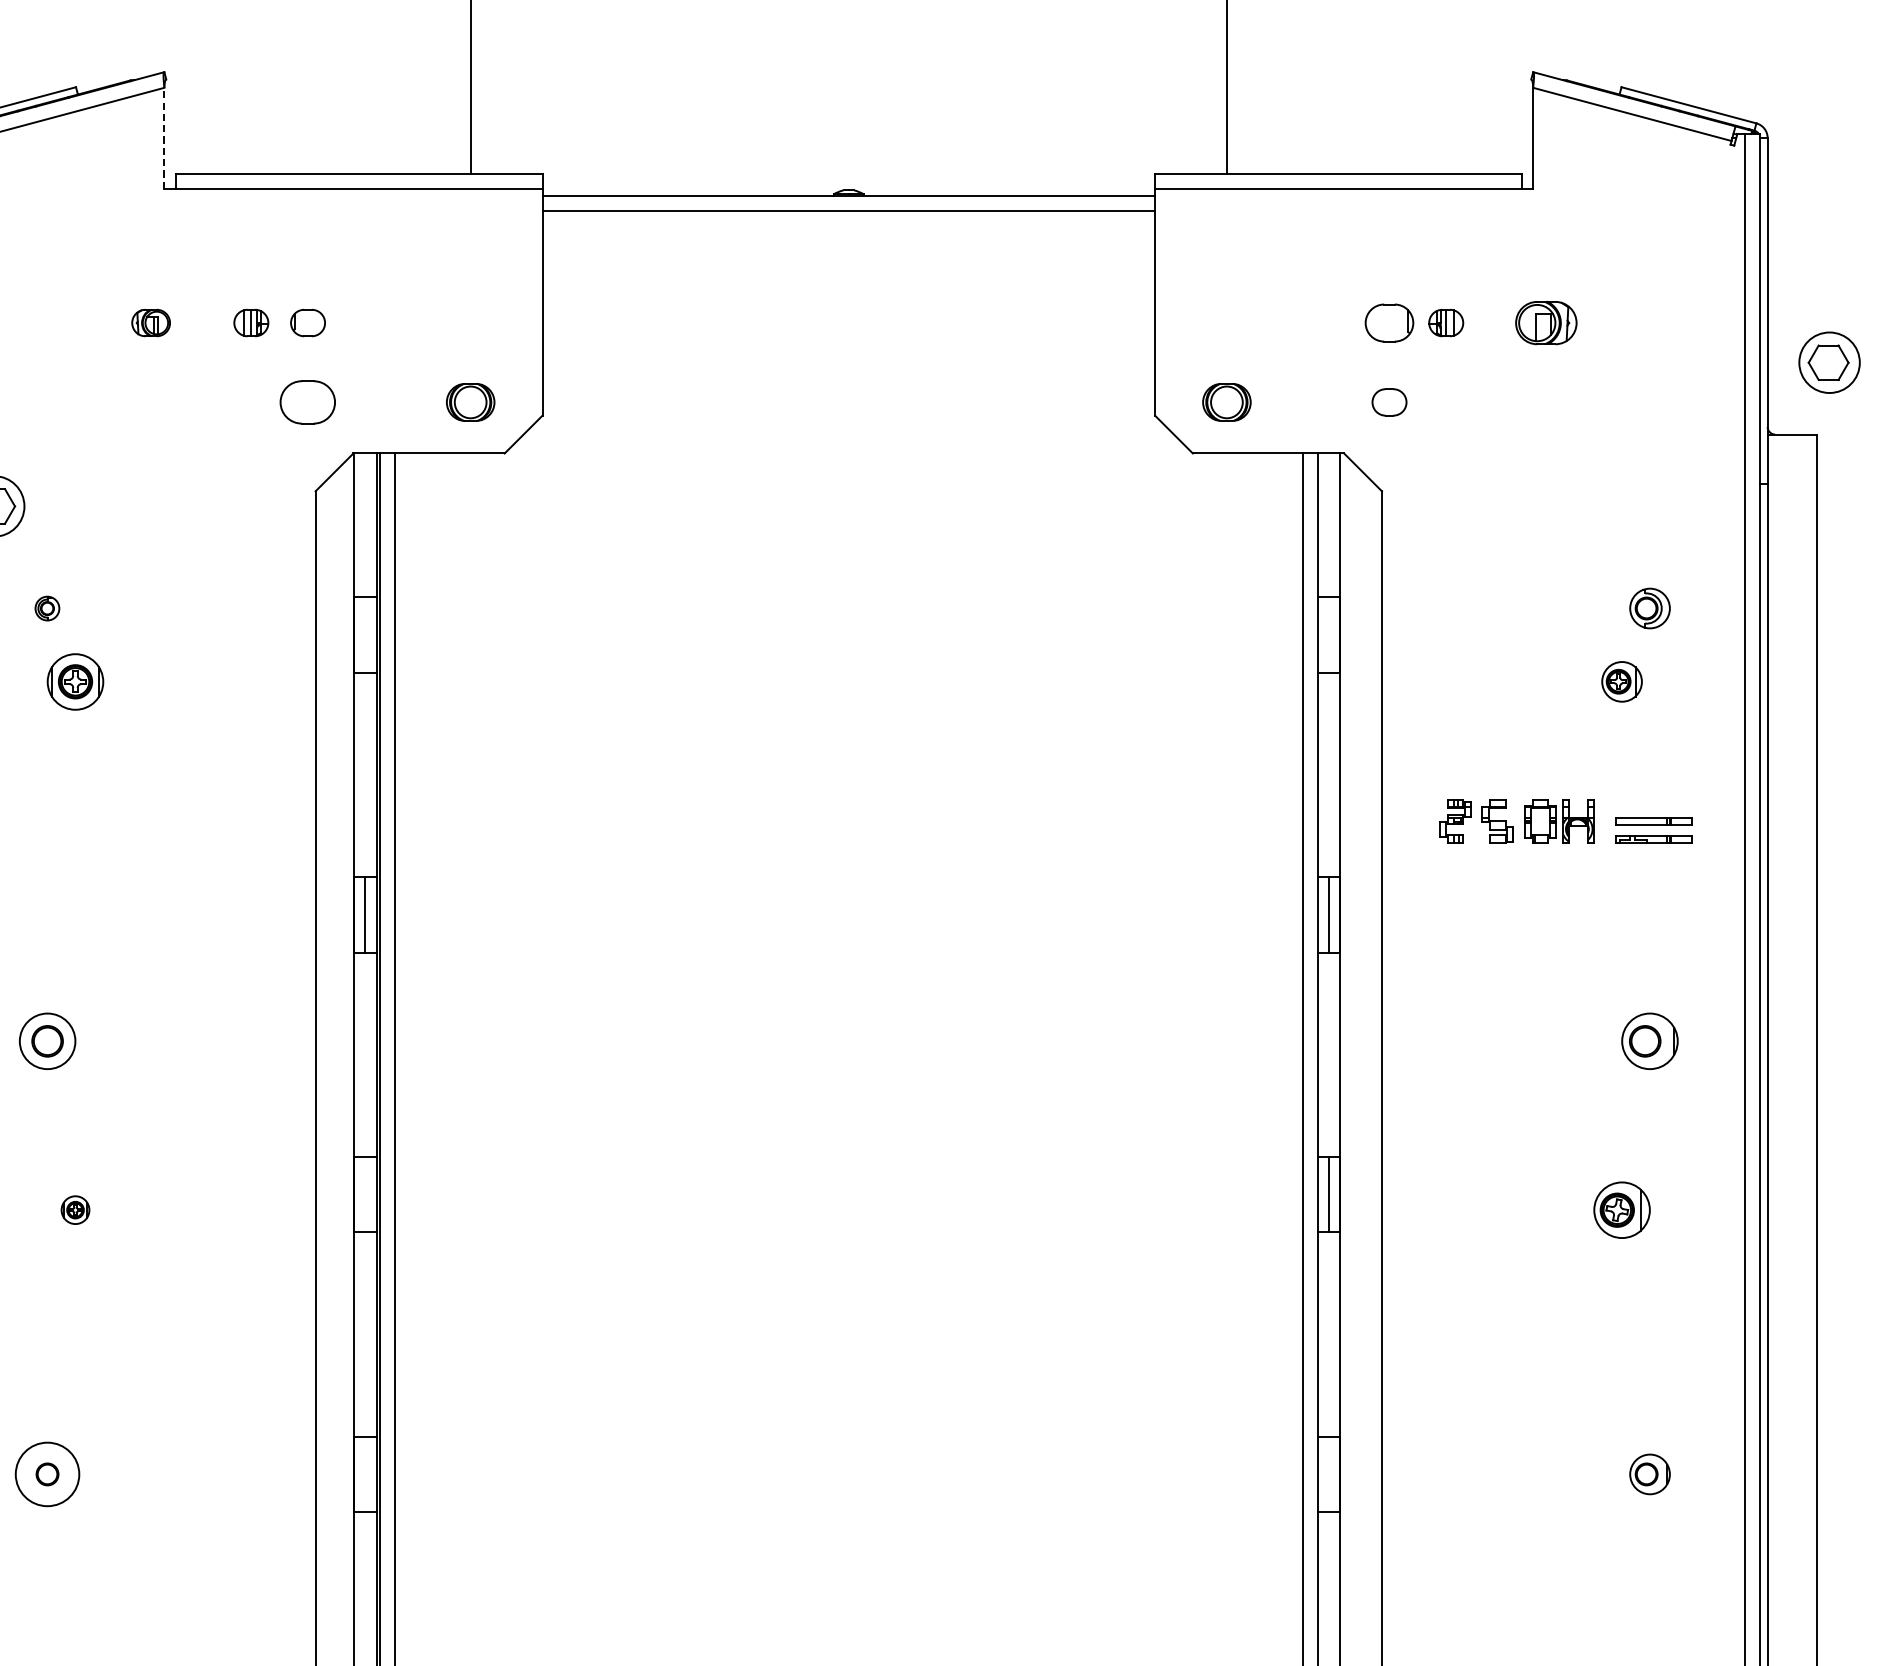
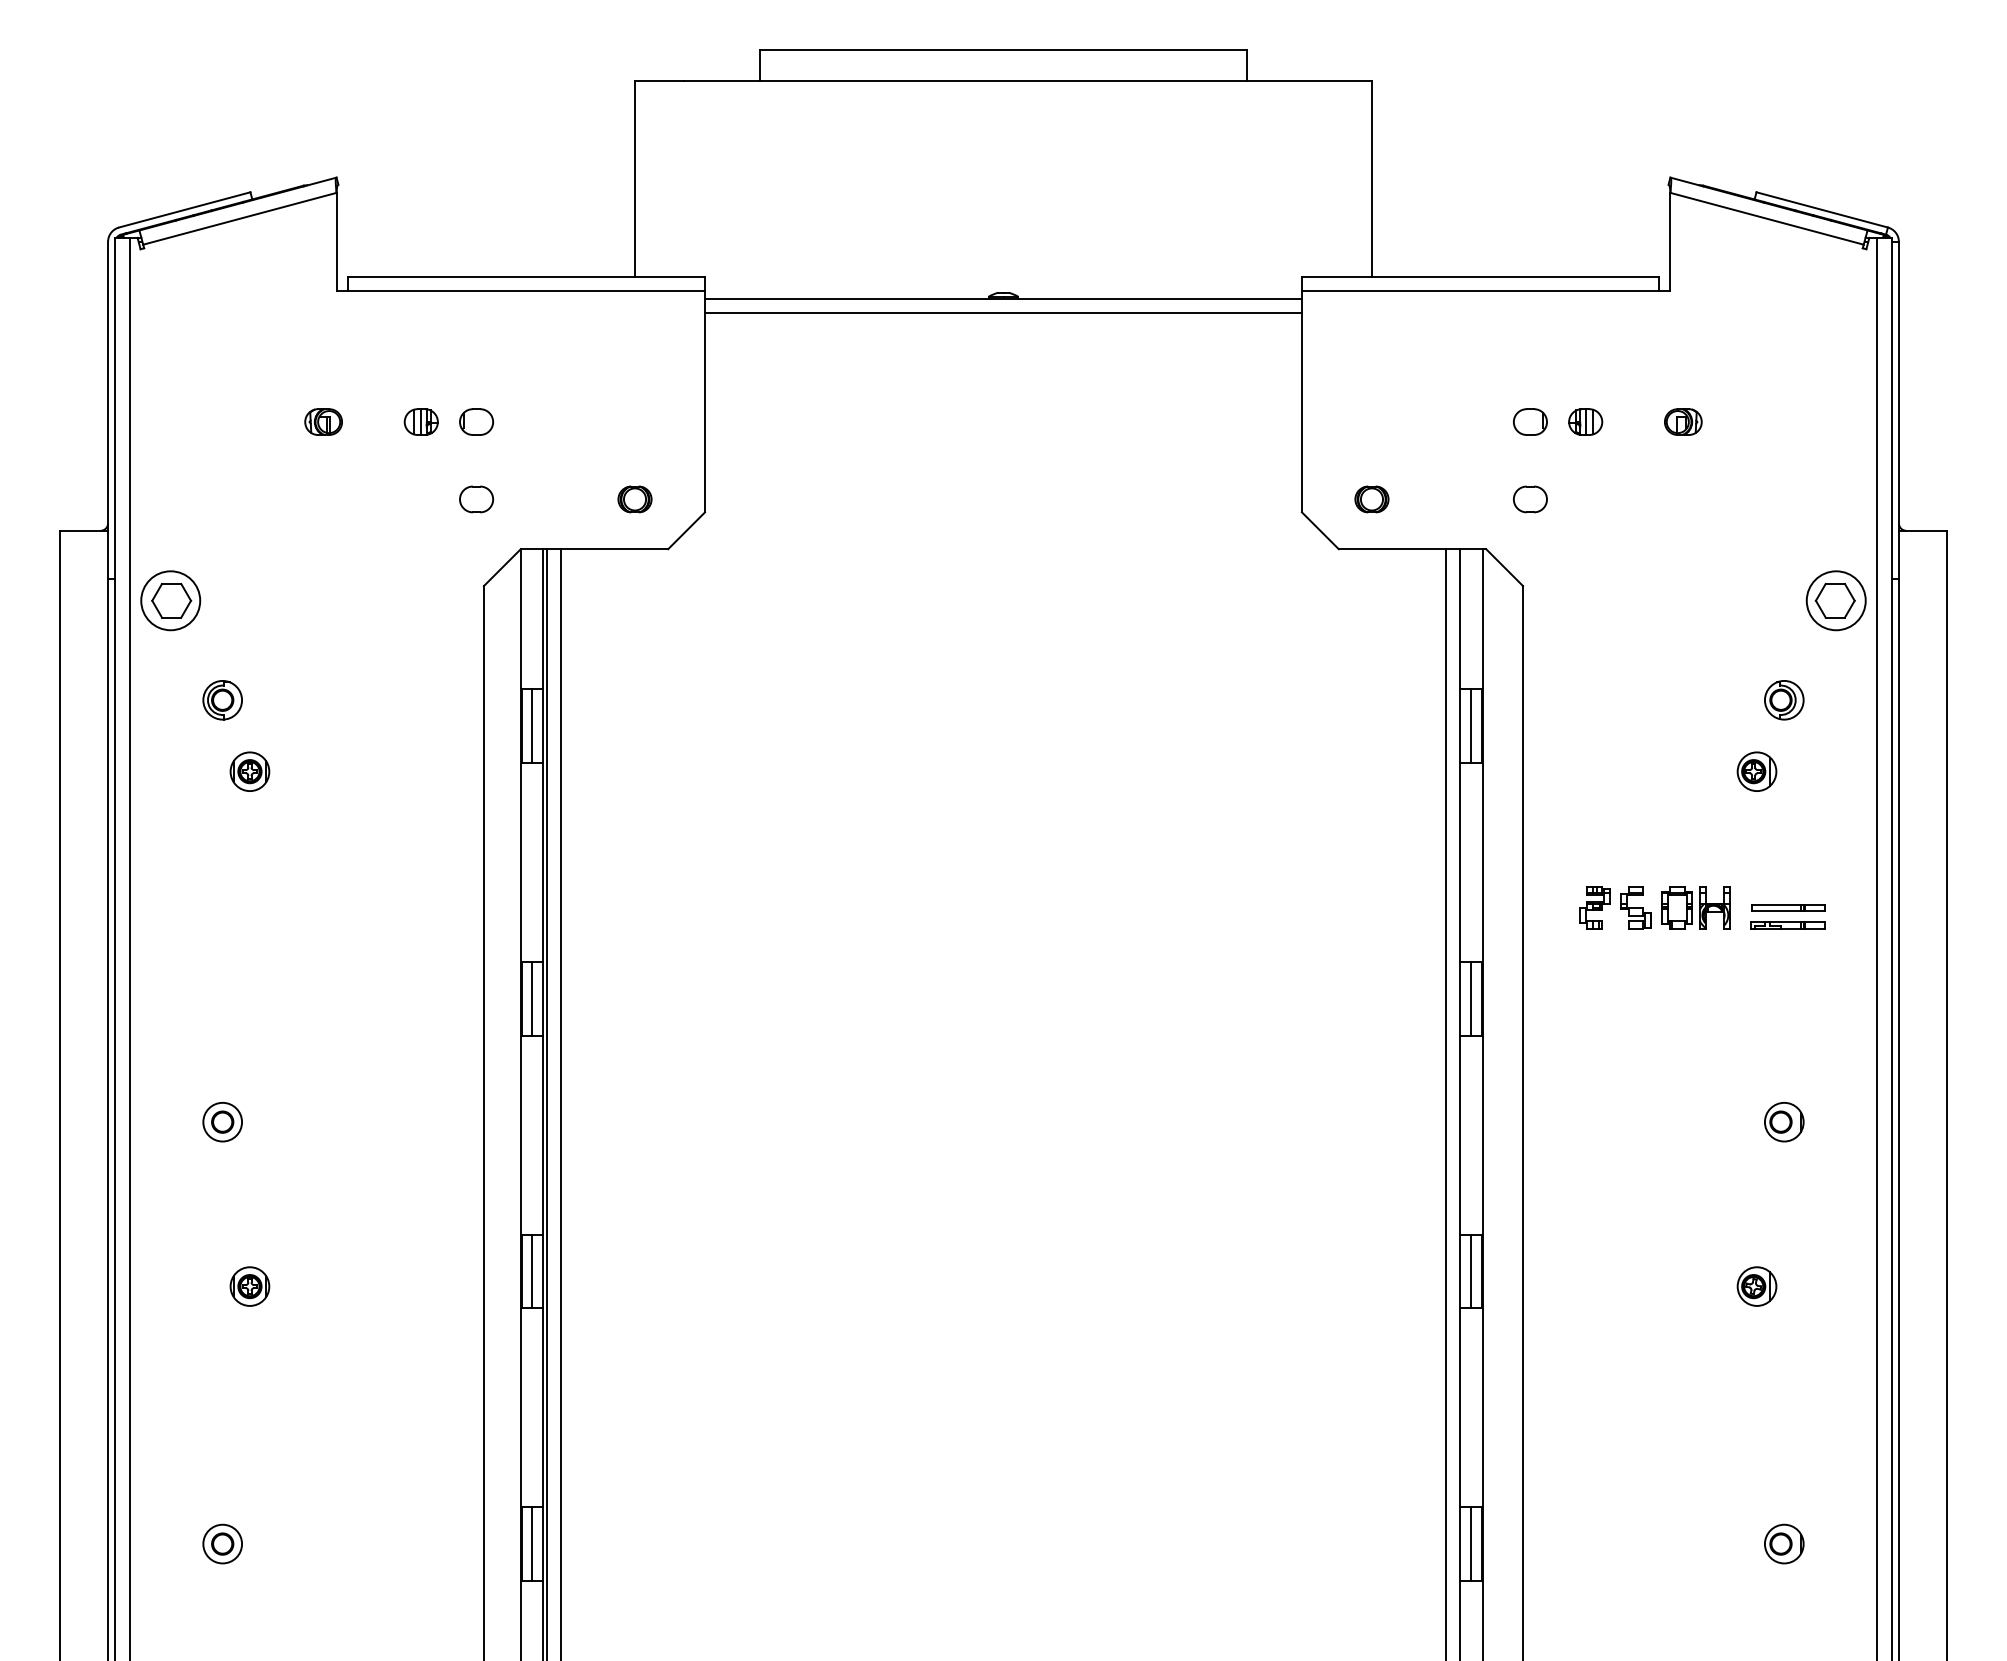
line: (164, 137) -> (336, 241), dashed -> solid
part: (1389, 322) -> (1530, 421), size x0.71
part: (1546, 322) -> (1683, 421), size x0.62
part: (1828, 362) -> (1835, 600), moved
part: (307, 402) -> (476, 499), size x0.62
part: (470, 402) -> (634, 499), size x0.71
part: (1226, 402) -> (1371, 499), size x0.71
part: (47, 608) -> (222, 700), size x1.67
line: (365, 634) -> (532, 725), added
line: (1329, 634) -> (1471, 725), added
part: (75, 681) -> (249, 771), size x0.71
part: (47, 1041) -> (222, 1122), size x0.71
part: (1650, 1041) -> (1784, 1122), size x0.71
line: (365, 1194) -> (532, 1271), added
part: (75, 1210) -> (249, 1286), size x1.43
part: (1621, 1210) -> (1756, 1286), size x0.71
circle: (47, 1473) -> (222, 1543), size x0.62
line: (365, 1473) -> (532, 1543), added
line: (1329, 1473) -> (1471, 1543), added

